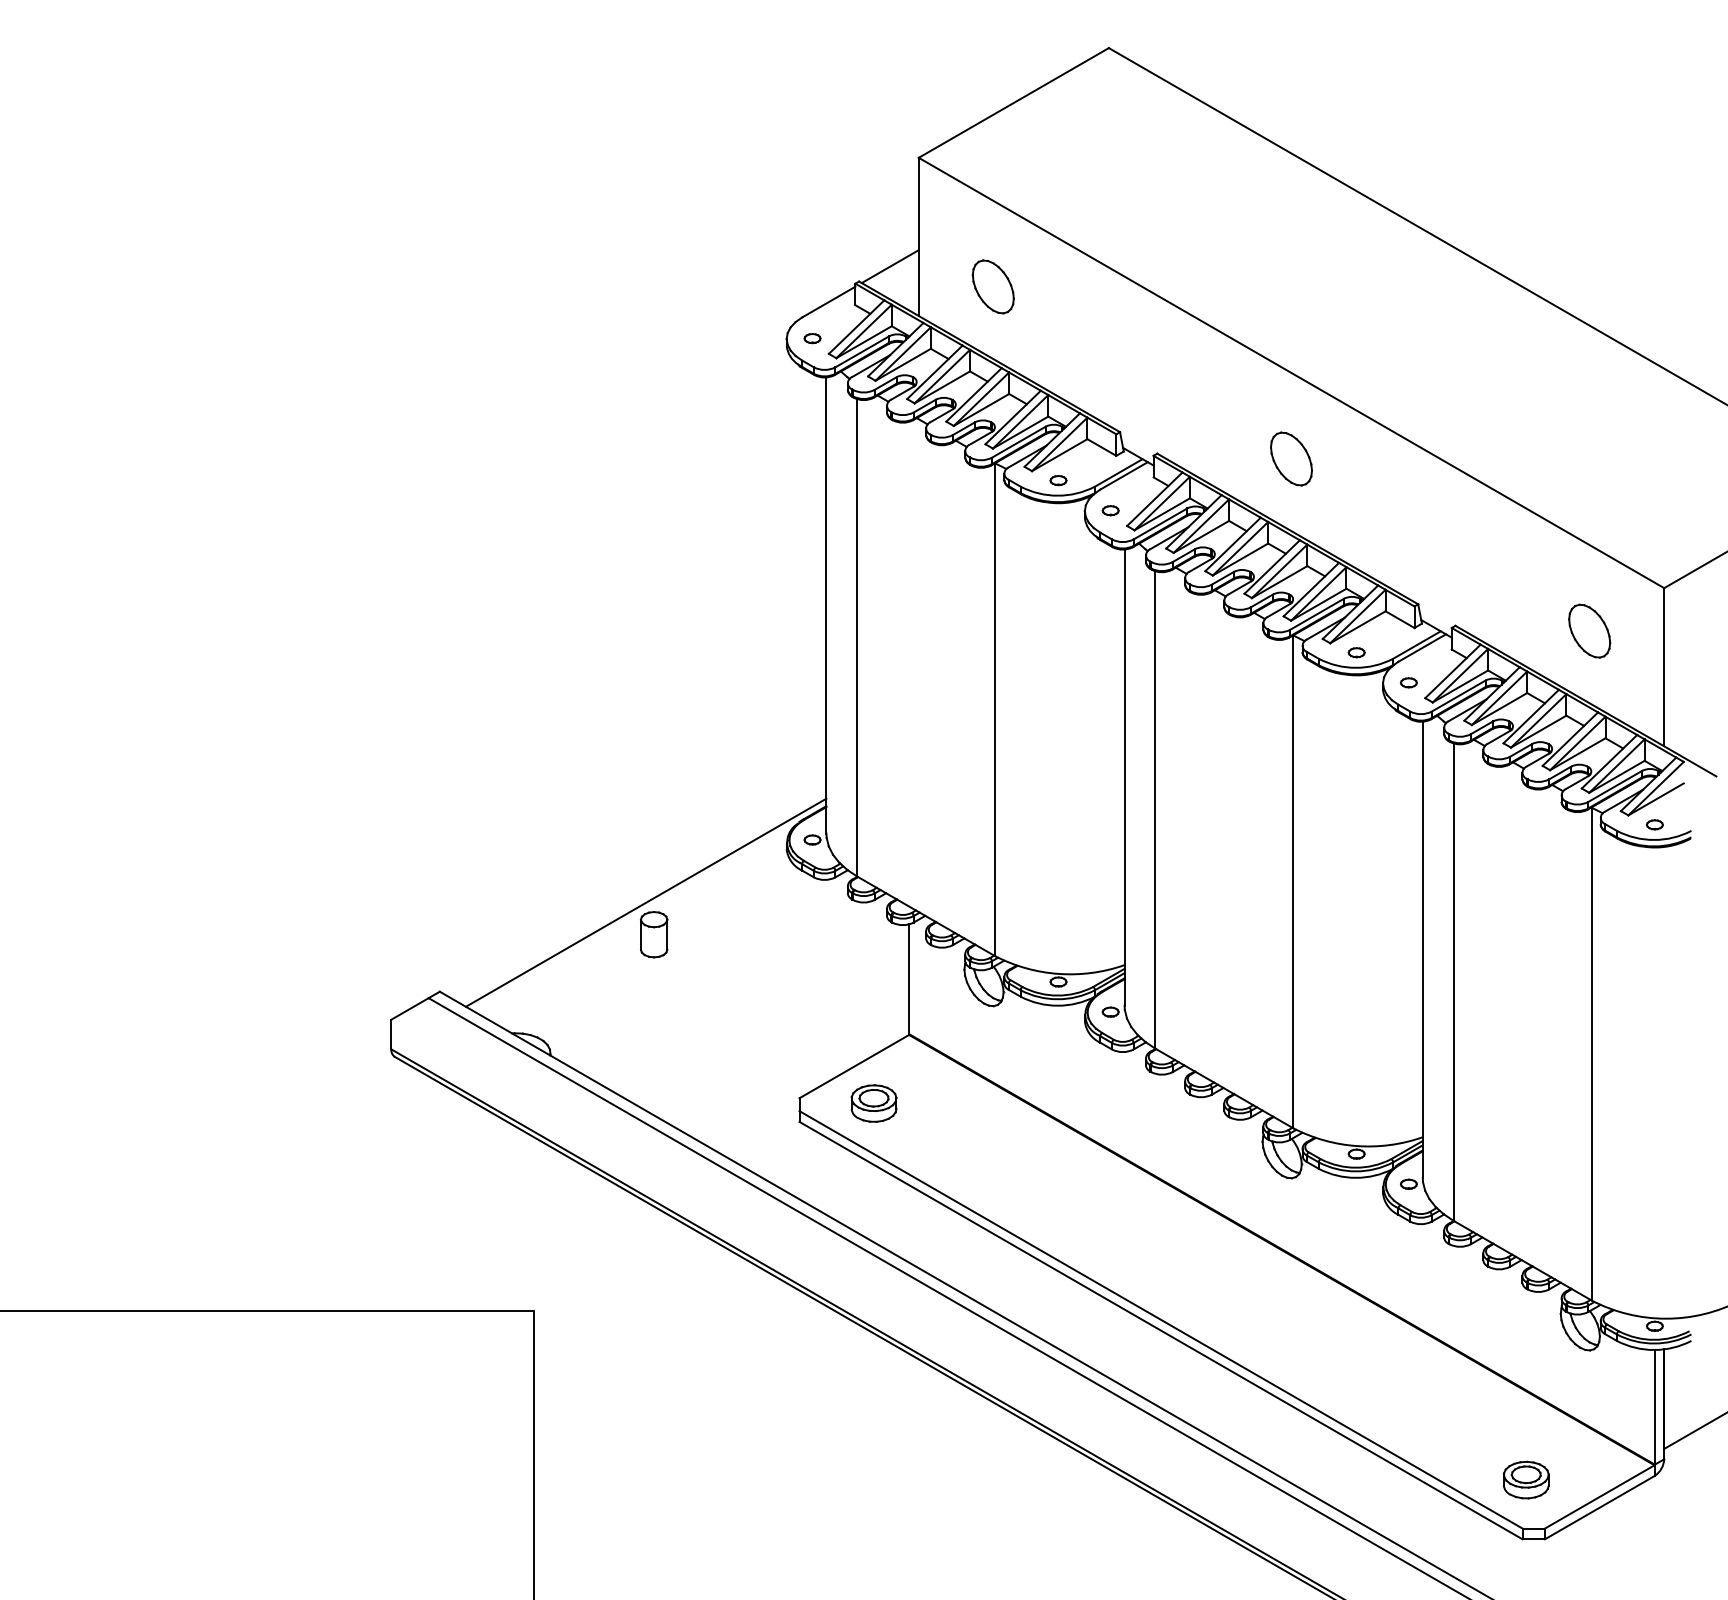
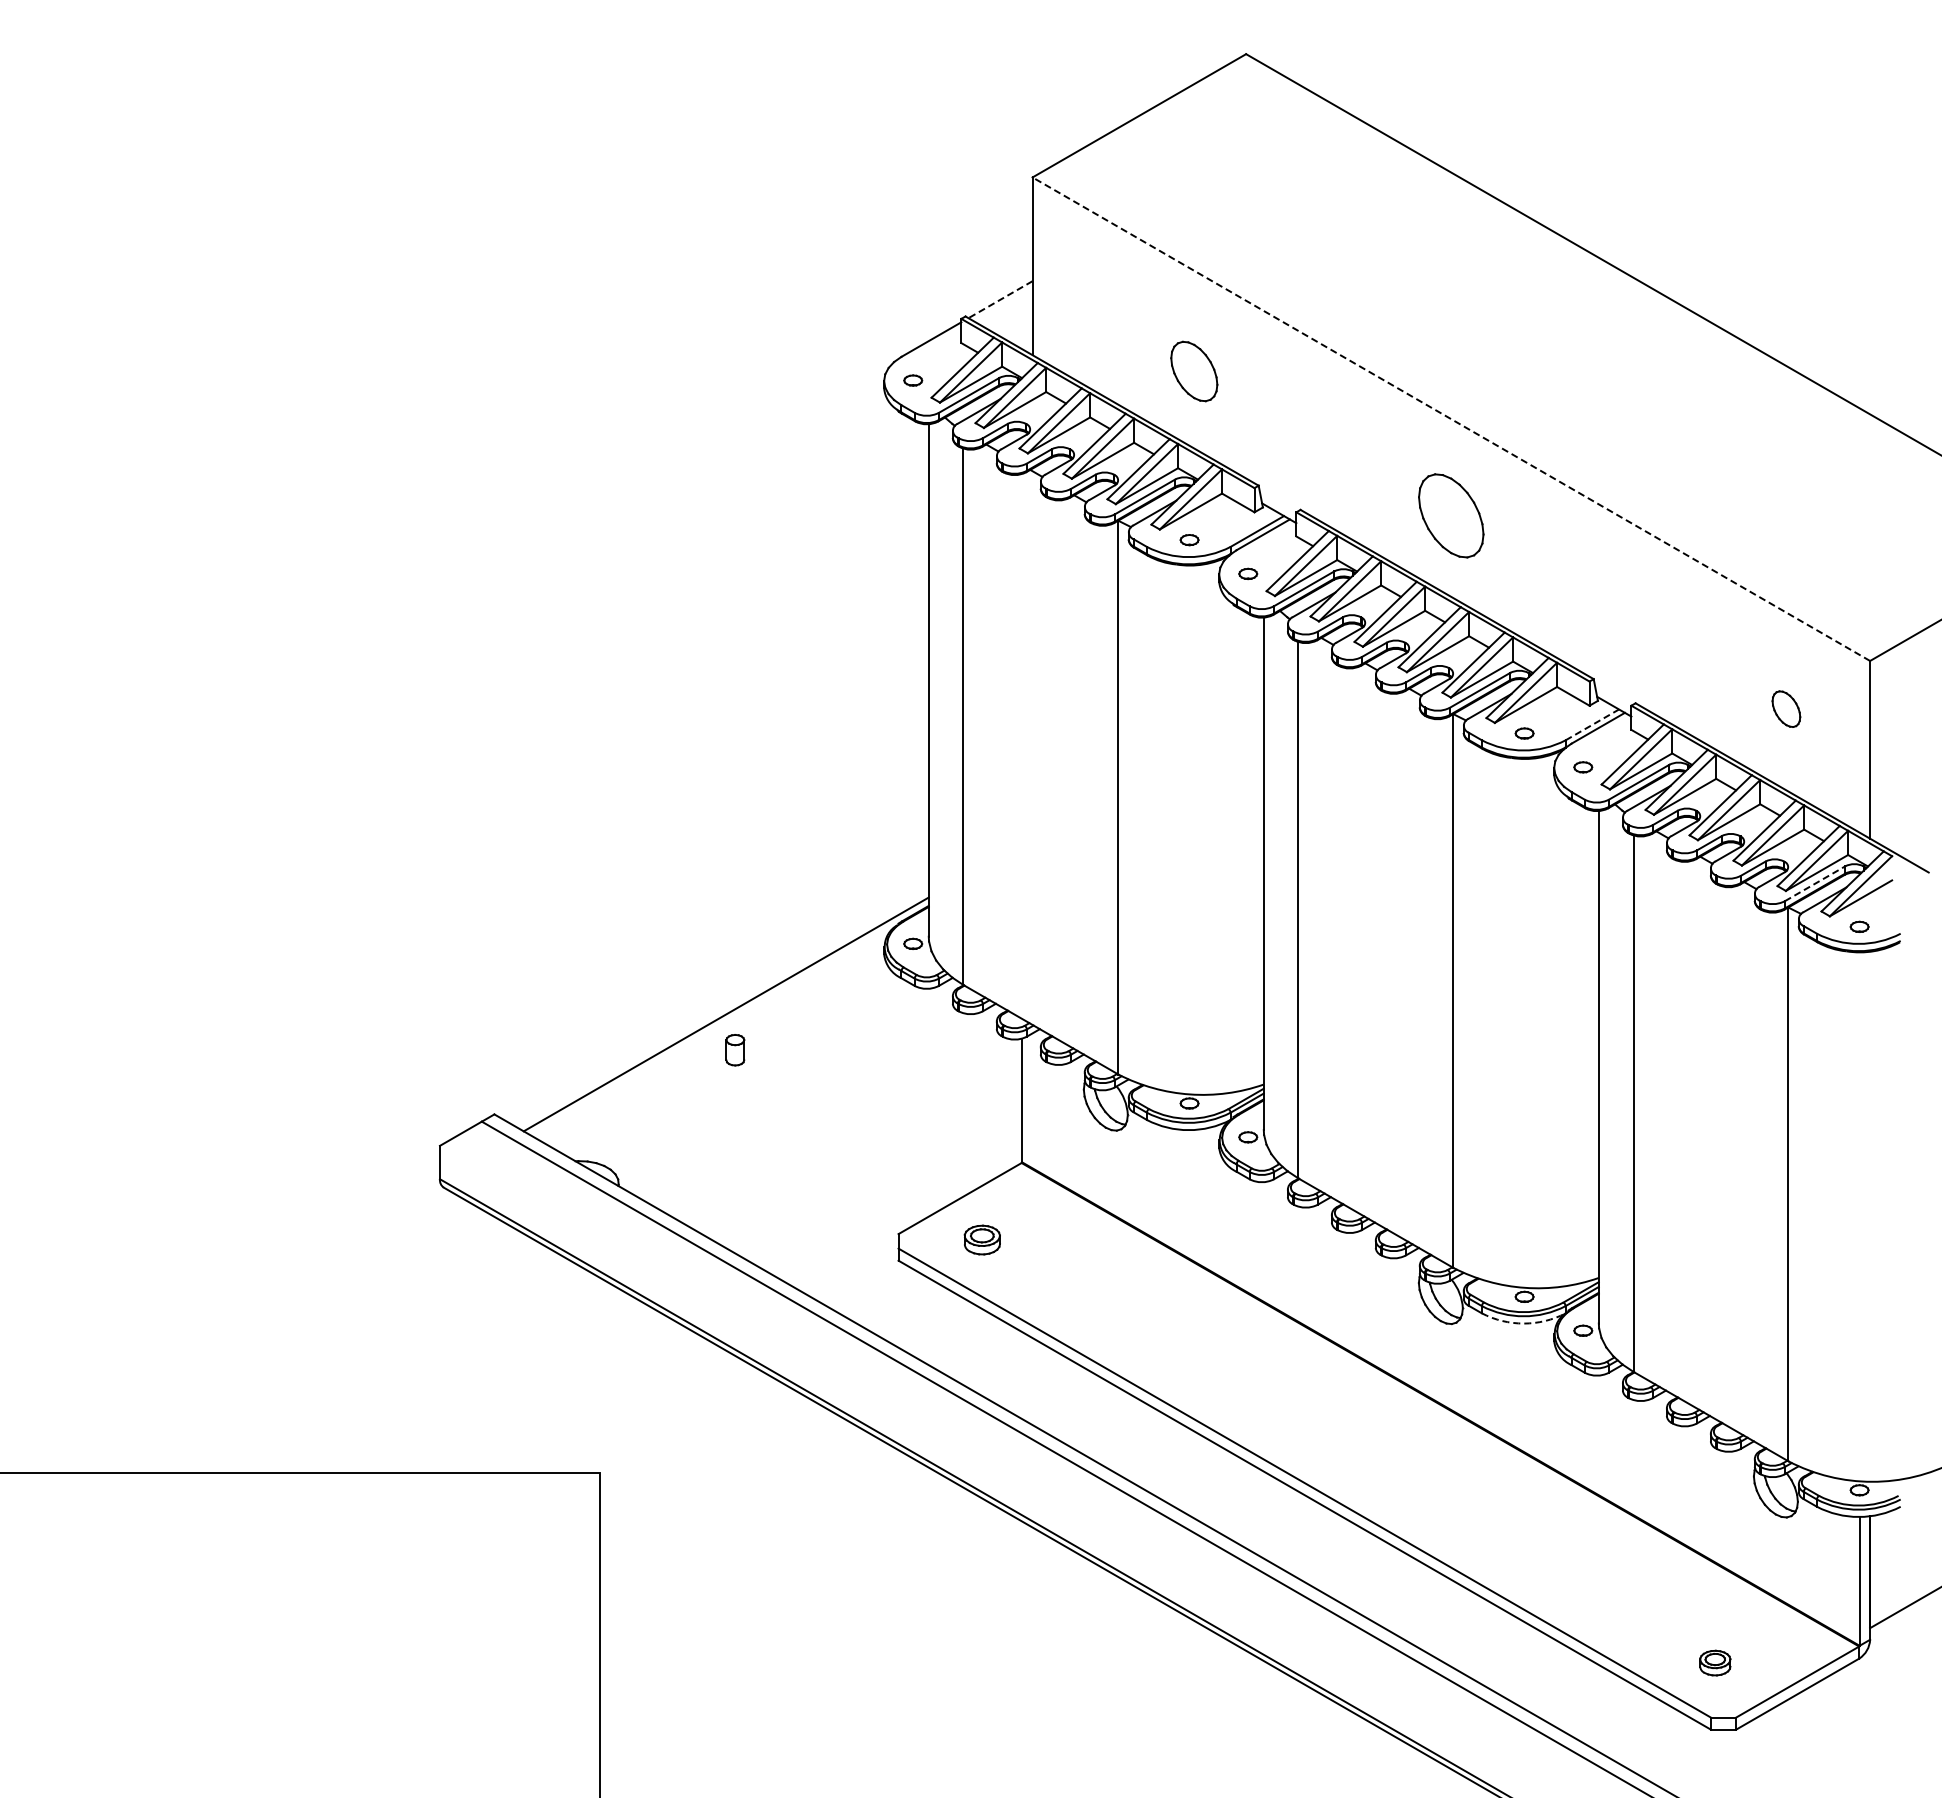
line: (890, 266) -> (1000, 299), solid -> dashed
part: (993, 286) -> (1194, 371), moved
line: (1291, 373) -> (1451, 419), solid -> dashed
part: (1291, 458) -> (1451, 515), size x1.4
part: (1589, 630) -> (1786, 708), size x0.6
line: (1417, 644) -> (1592, 724), solid -> dashed
line: (1615, 786) -> (1815, 883), solid -> dashed
part: (654, 933) -> (735, 1049), size x0.6
part: (874, 1103) -> (982, 1239), size x0.7
arc: (1355, 1177) -> (1523, 1323), solid -> dashed
part: (1526, 1479) -> (1715, 1662), size x0.6

